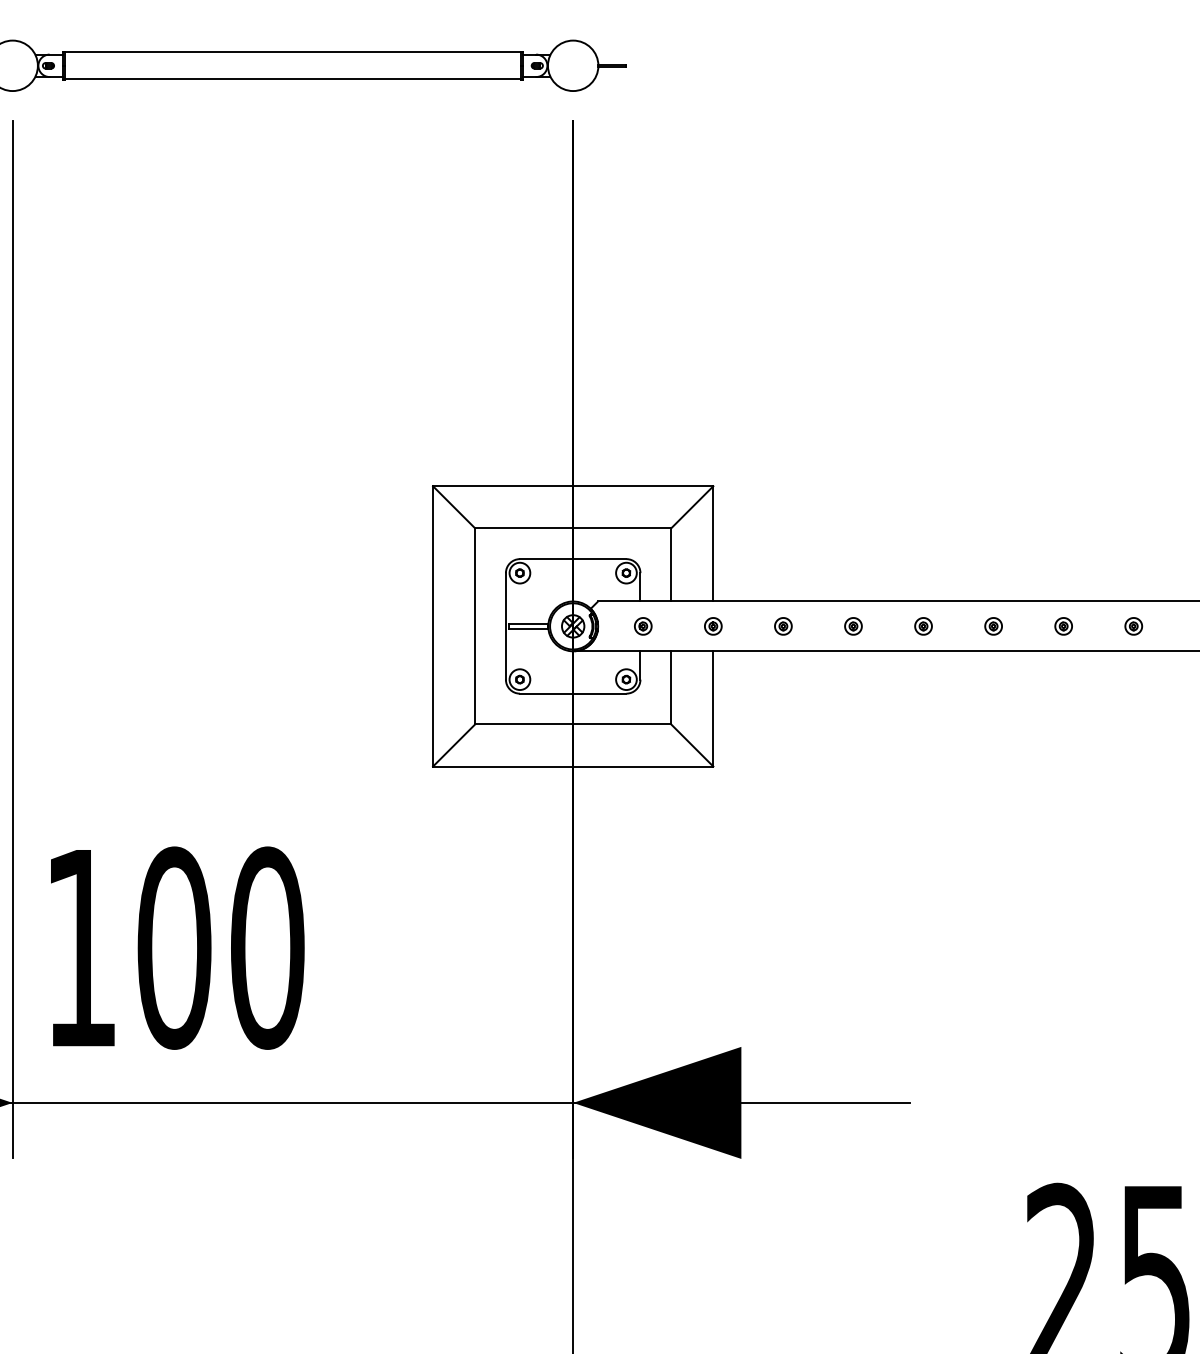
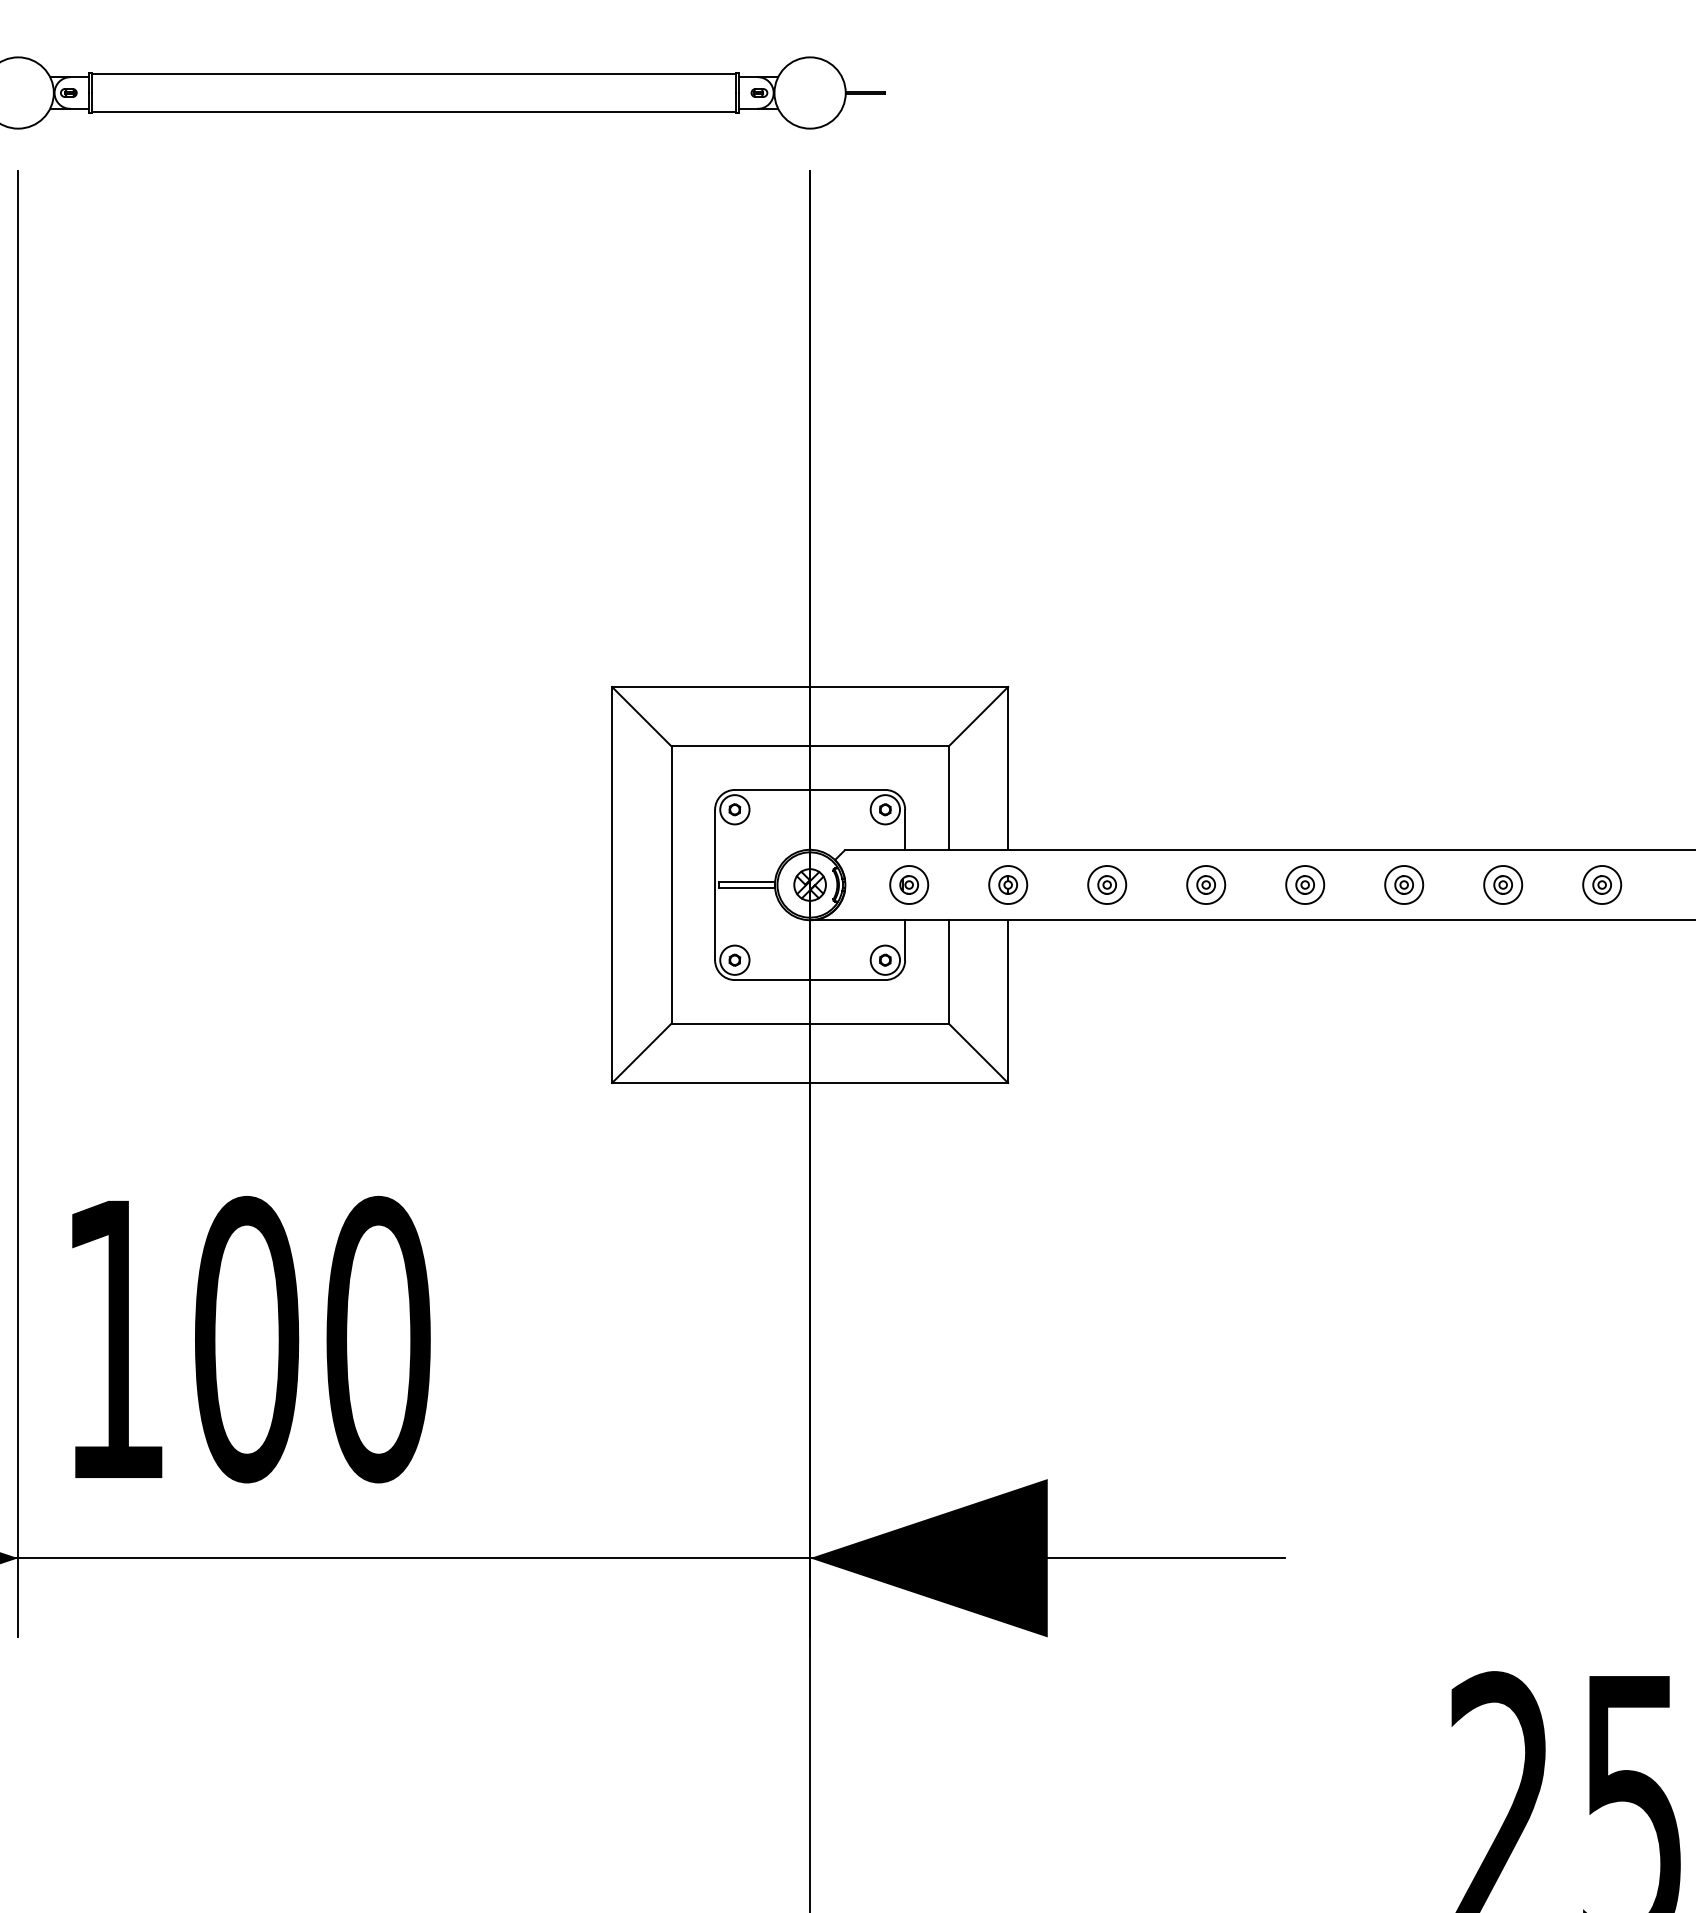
part: (642, 626) -> (908, 884), size x1.6
part: (712, 626) -> (1007, 884), size x1.6
part: (782, 626) -> (1106, 884), size x1.6
part: (853, 626) -> (1205, 884), size x1.6
part: (923, 626) -> (1304, 884), size x1.6
part: (993, 626) -> (1403, 884), size x1.6
part: (1063, 626) -> (1502, 884), size x1.6
part: (1133, 626) -> (1601, 884), size x1.6

